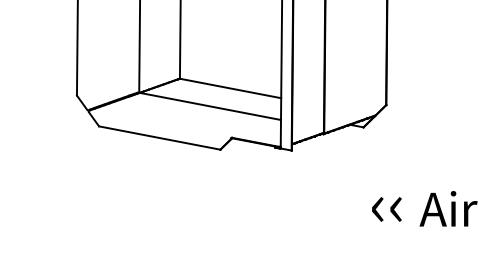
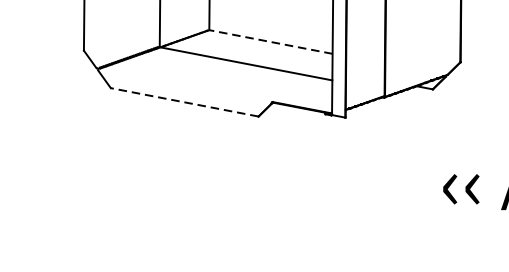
line: (230, 88) -> (270, 42), solid -> dashed
line: (159, 138) -> (184, 102), solid -> dashed

